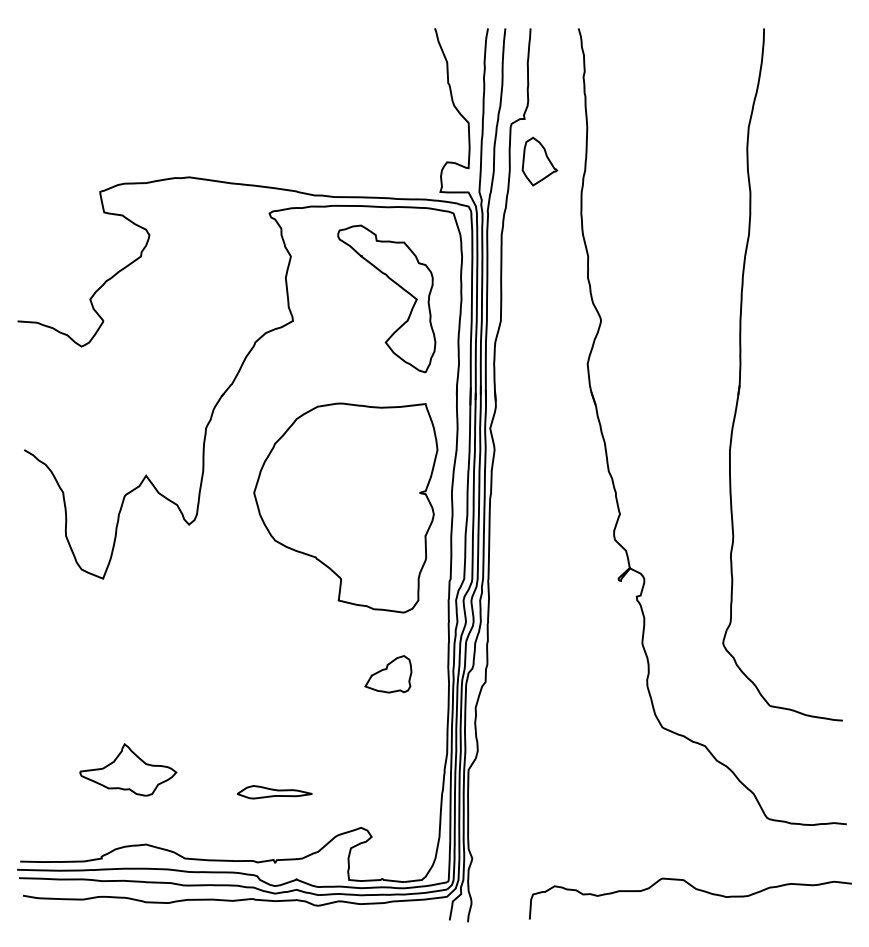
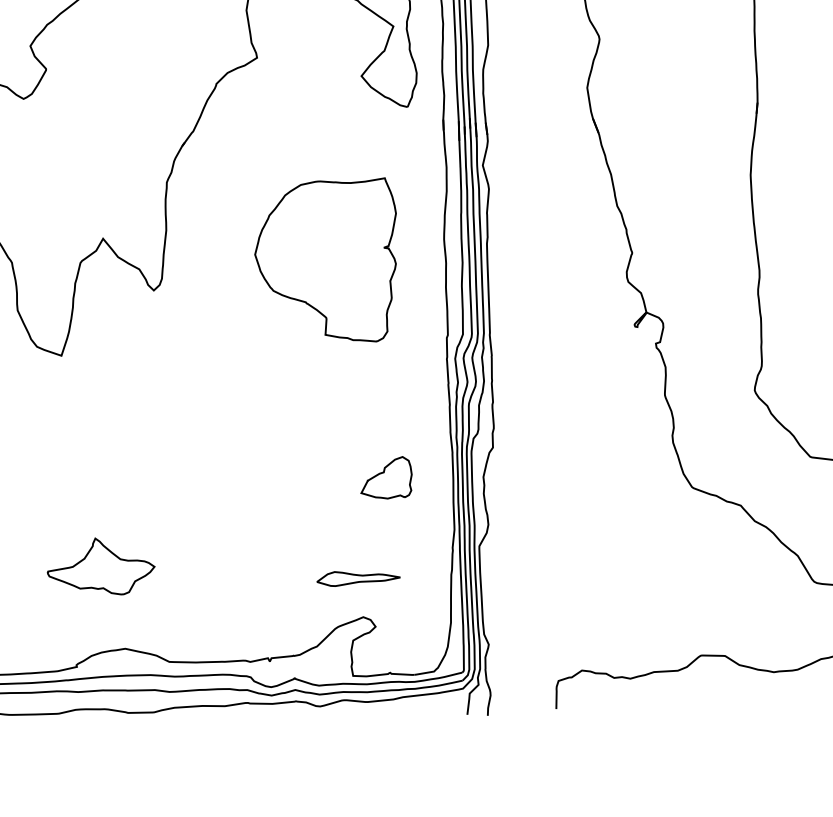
part: (345, 507) -> (326, 262), size x0.7
part: (388, 674) -> (386, 478), moved
part: (274, 792) -> (358, 578), moved

